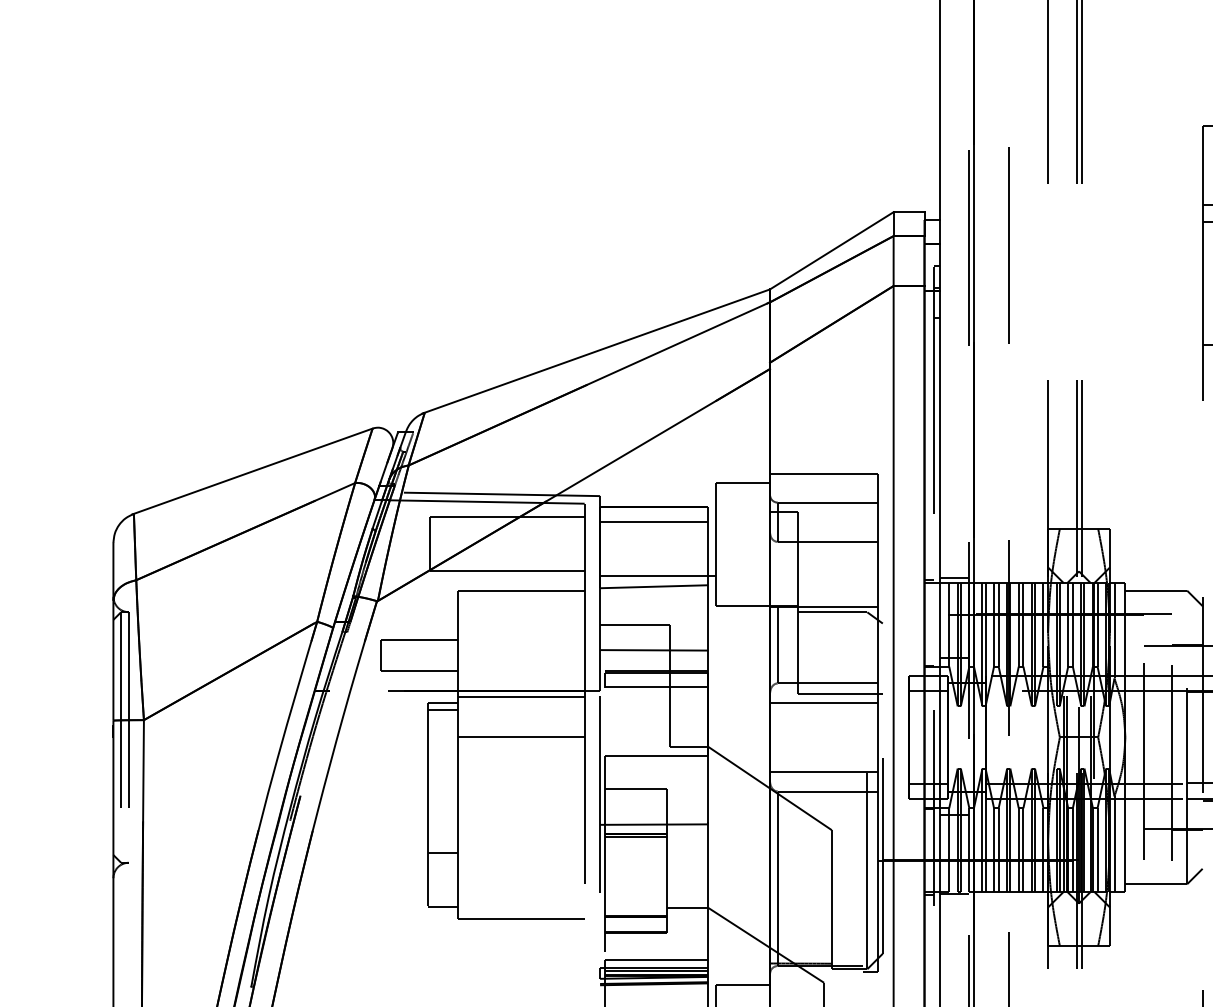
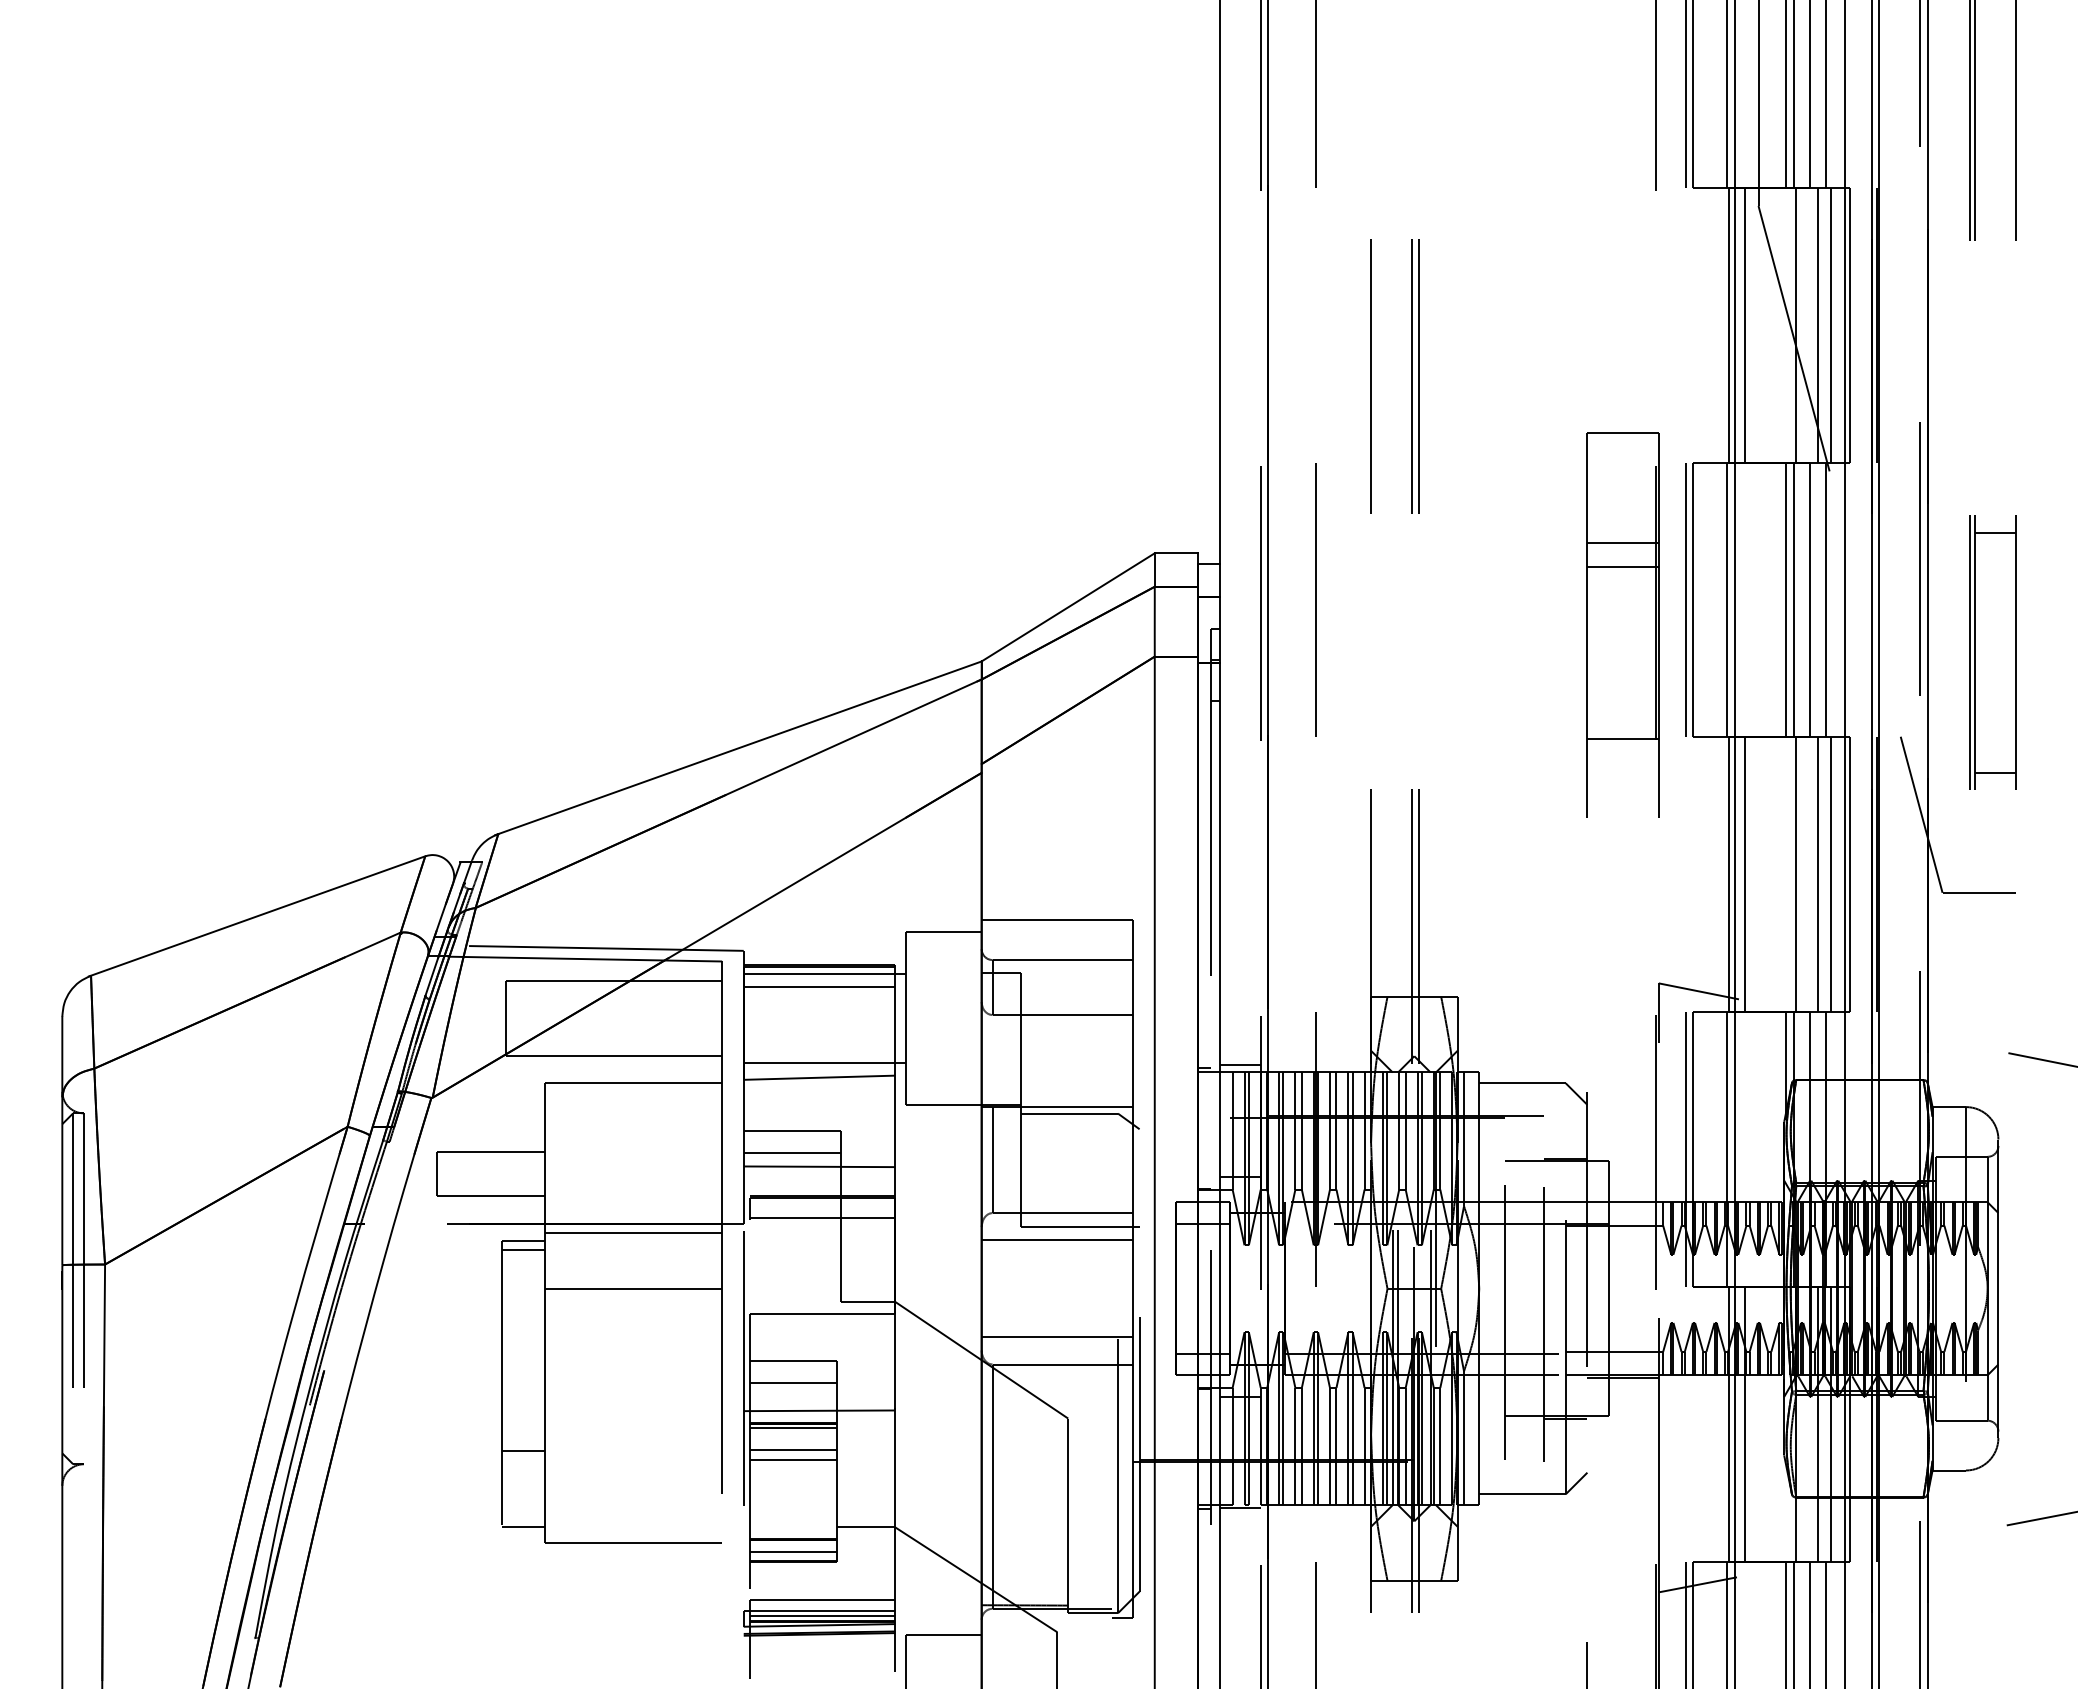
line: (657, 513) -> (824, 974), added
line: (634, 640) -> (792, 1152), added
line: (635, 804) -> (793, 1382), added
line: (635, 852) -> (793, 1450), added
line: (635, 859) -> (793, 1459), added
line: (635, 925) -> (793, 1551), added

